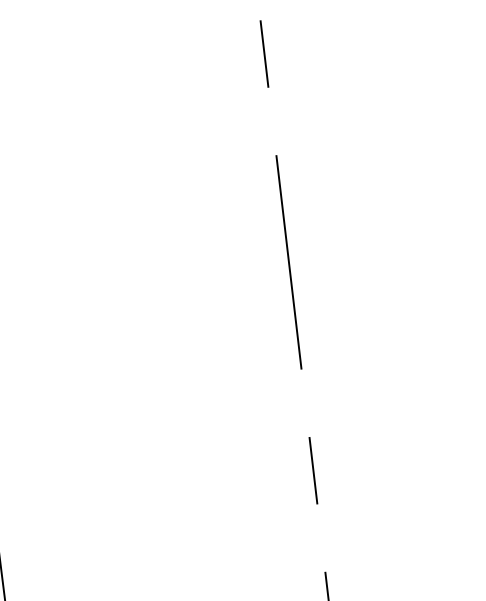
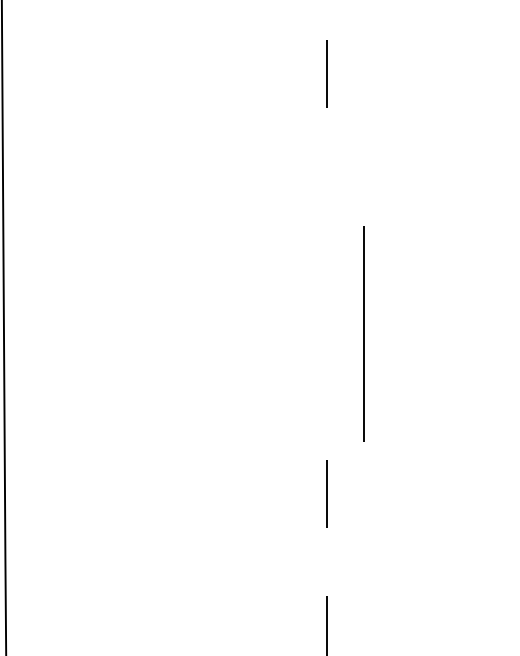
line: (288, 262) -> (363, 333), moved

